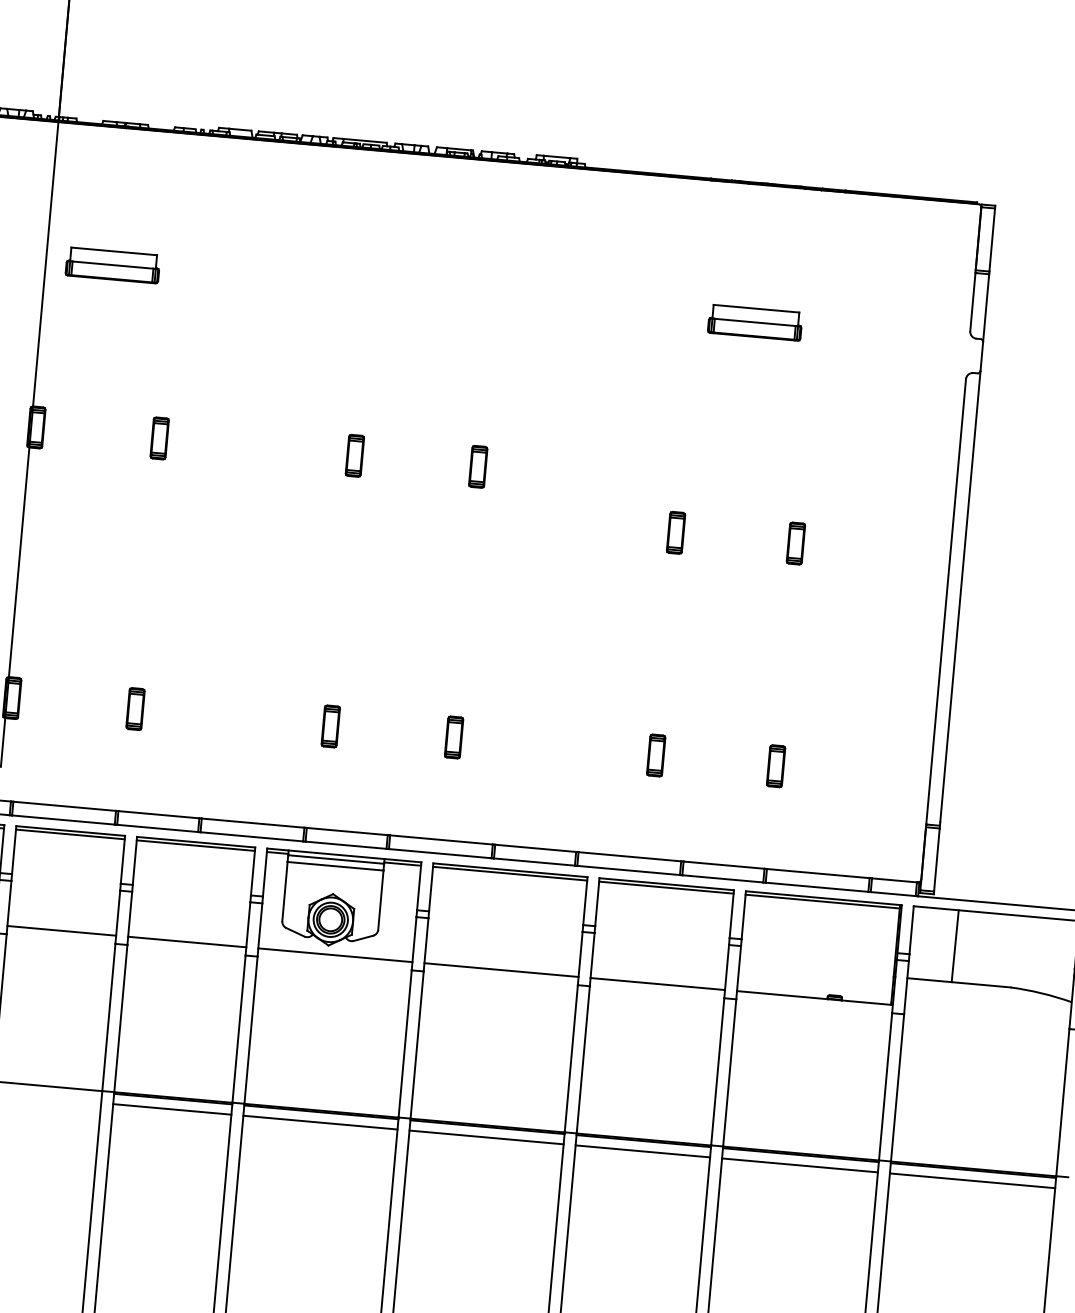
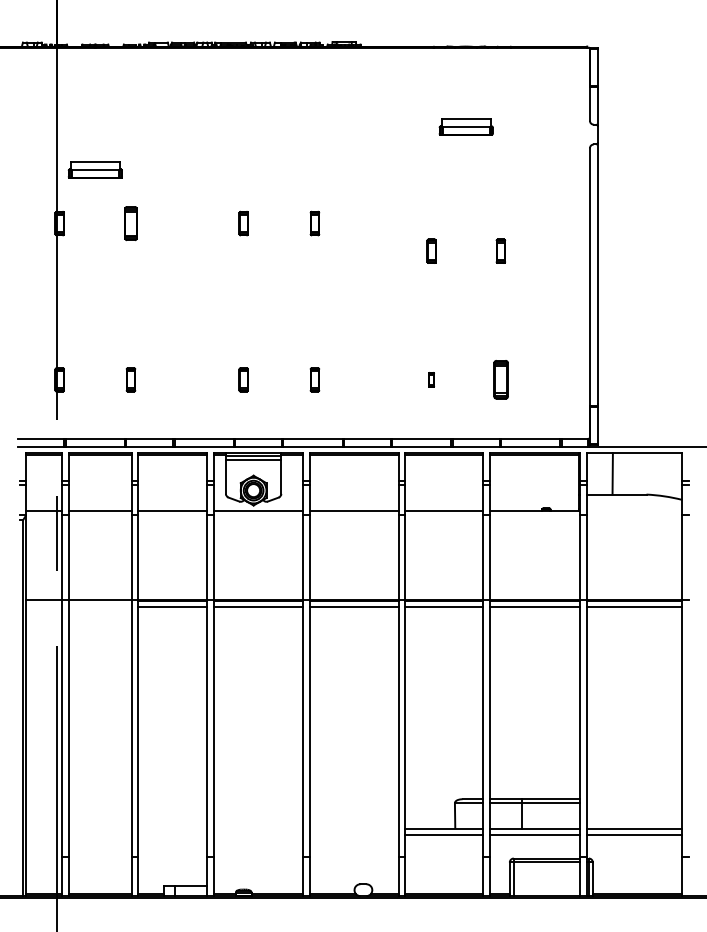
part: (111, 264) -> (94, 169), moved
part: (158, 438) -> (130, 223), size x1.4
part: (655, 754) -> (431, 379), size x0.6
part: (775, 765) -> (500, 379), size x1.6

